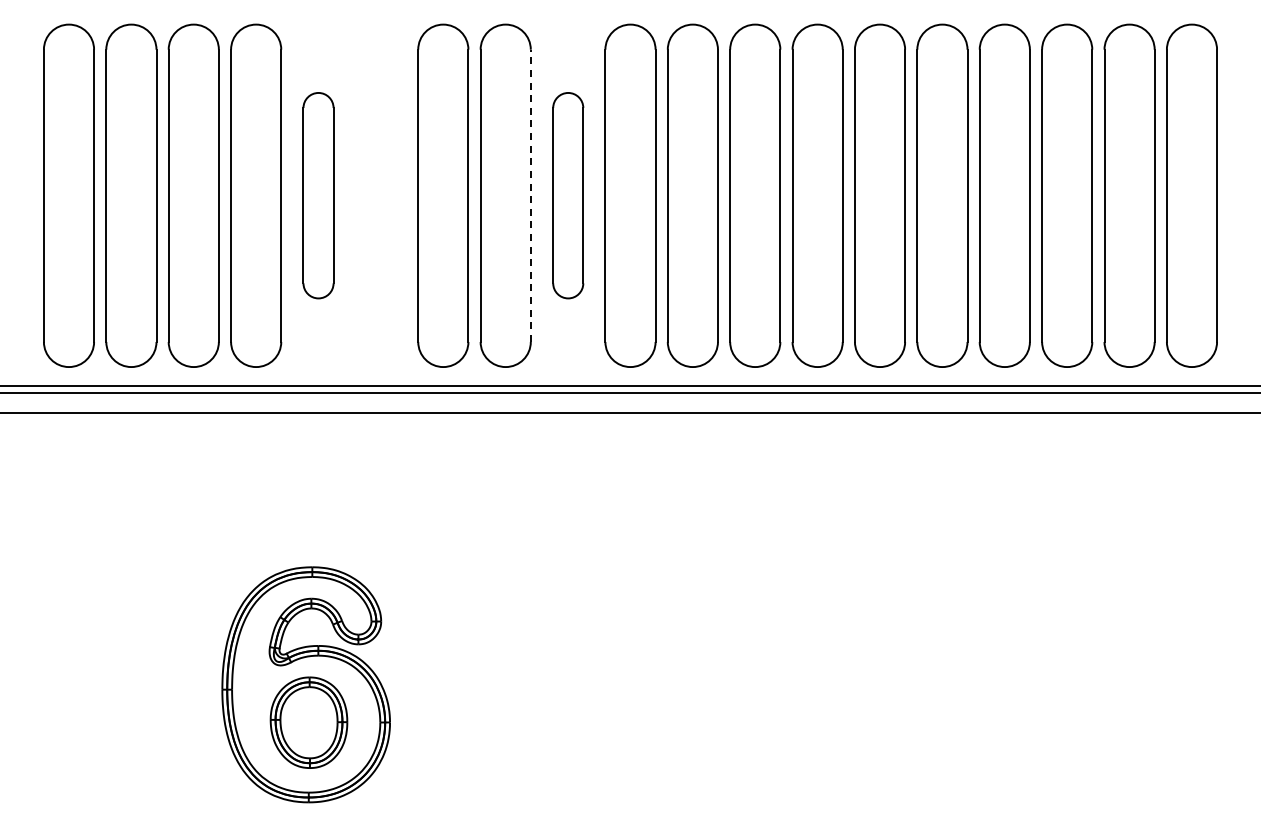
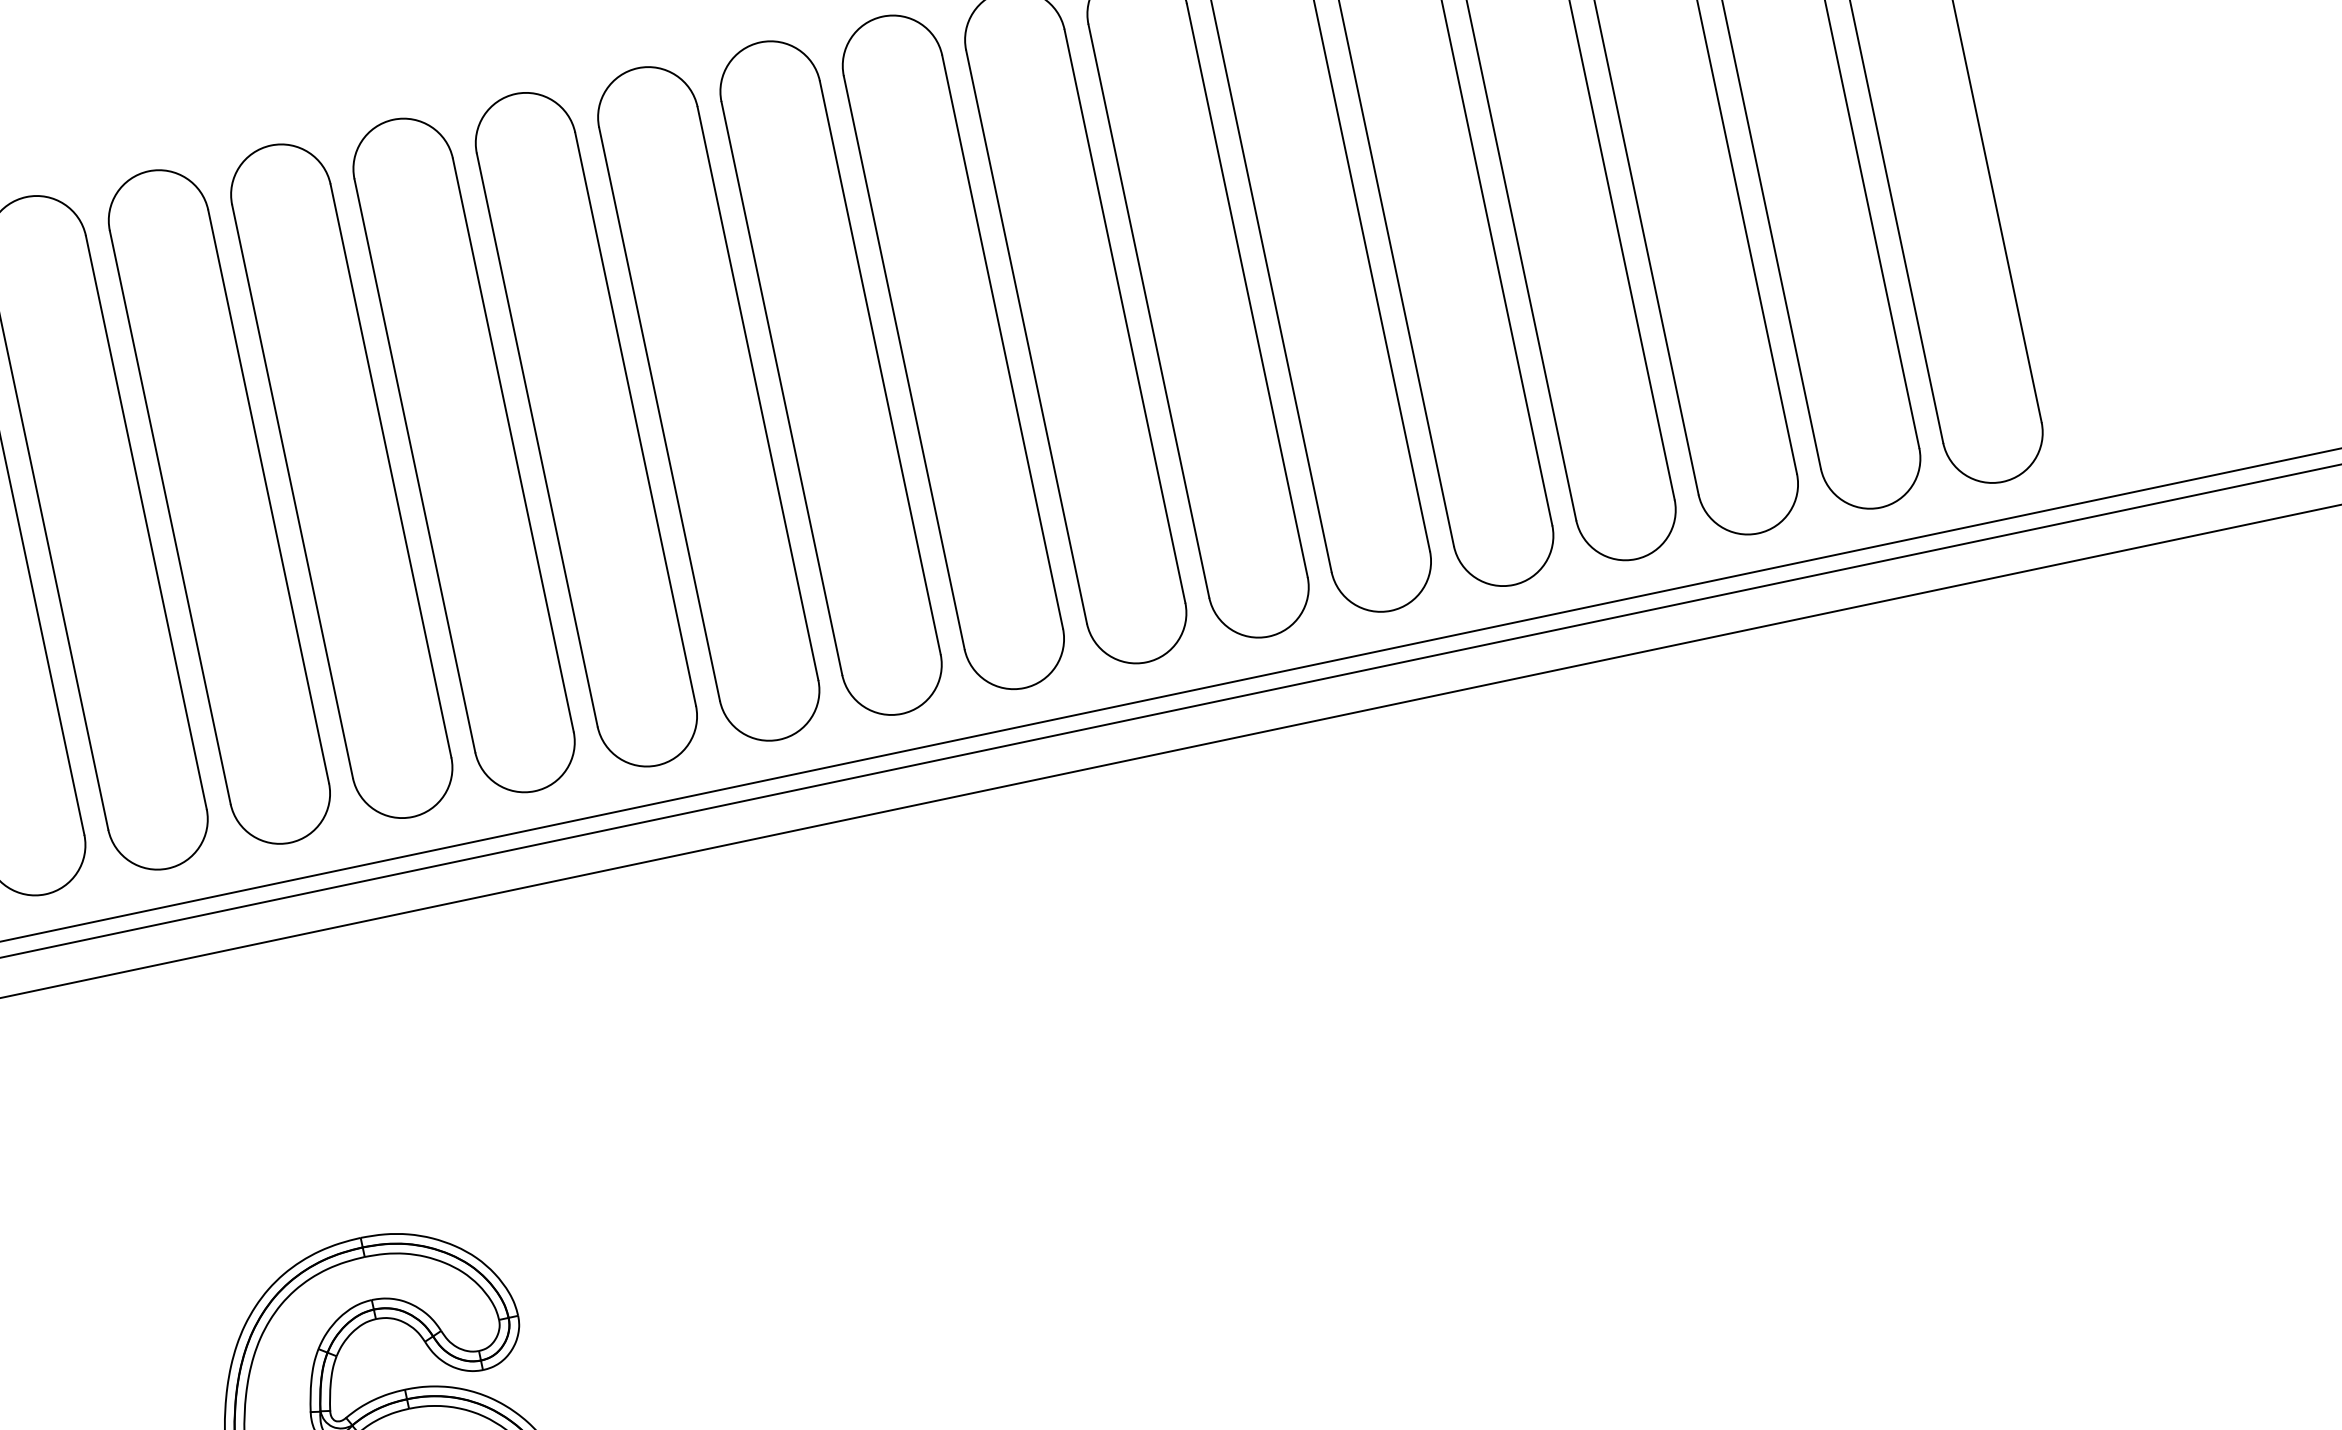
part: (318, 195) -> (219, 506), size x1.67
part: (380, 195) -> (340, 480), added
line: (530, 195) -> (634, 418), dashed -> solid
part: (568, 195) -> (709, 403), size x1.67

